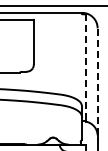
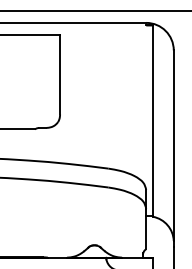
line: (86, 68) -> (153, 122), dashed -> solid
line: (97, 81) -> (173, 145), dashed -> solid

